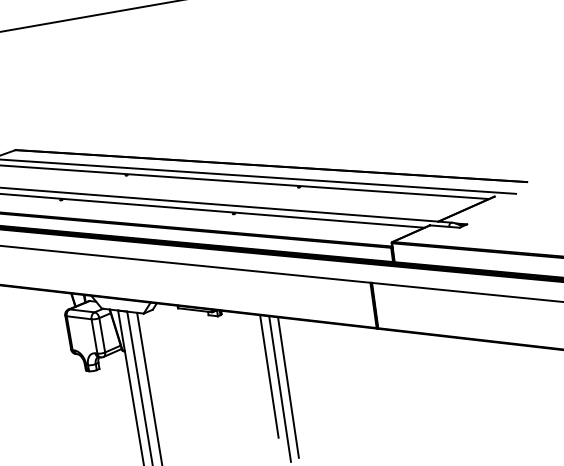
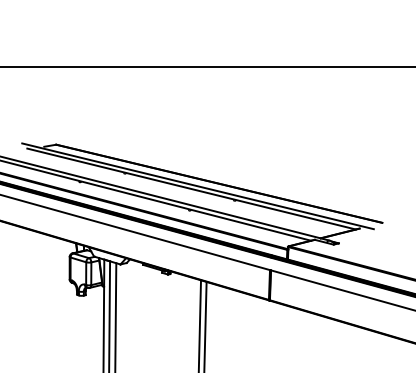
line: (269, 375) -> (194, 318), removed

